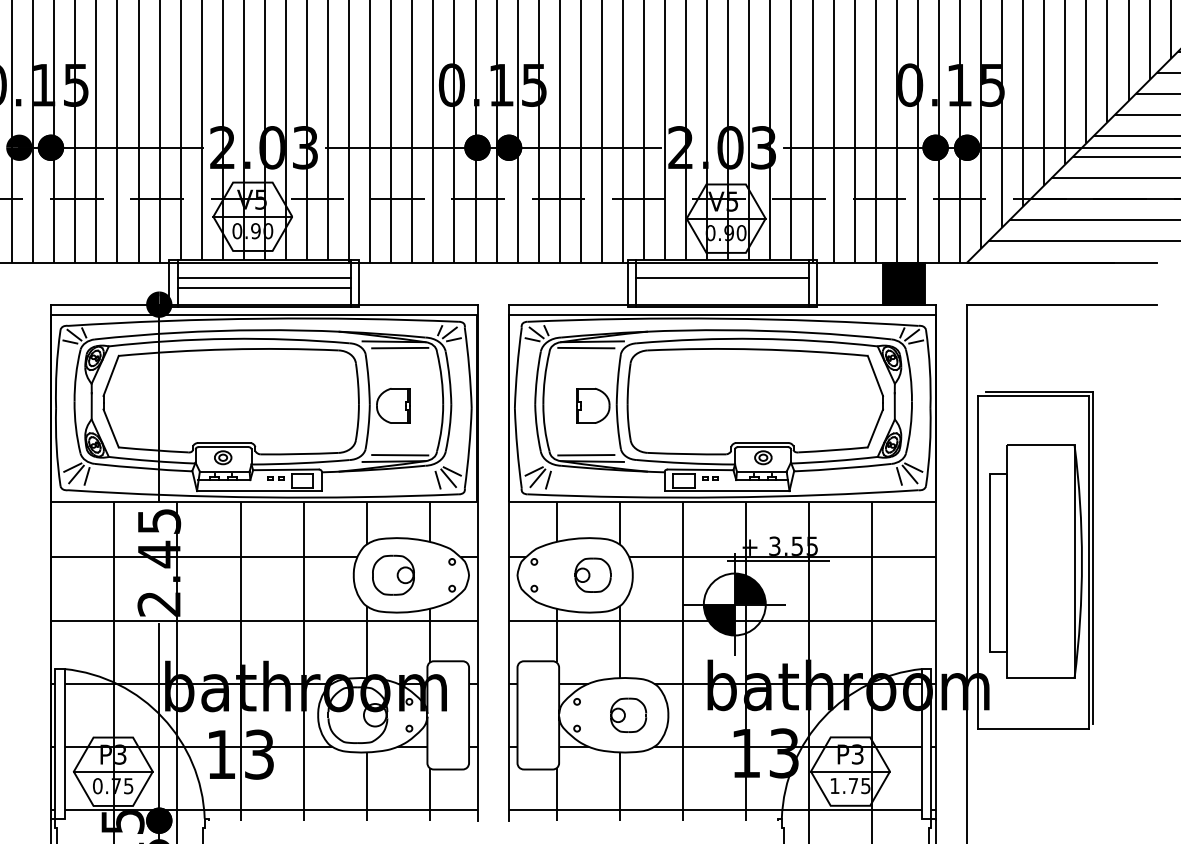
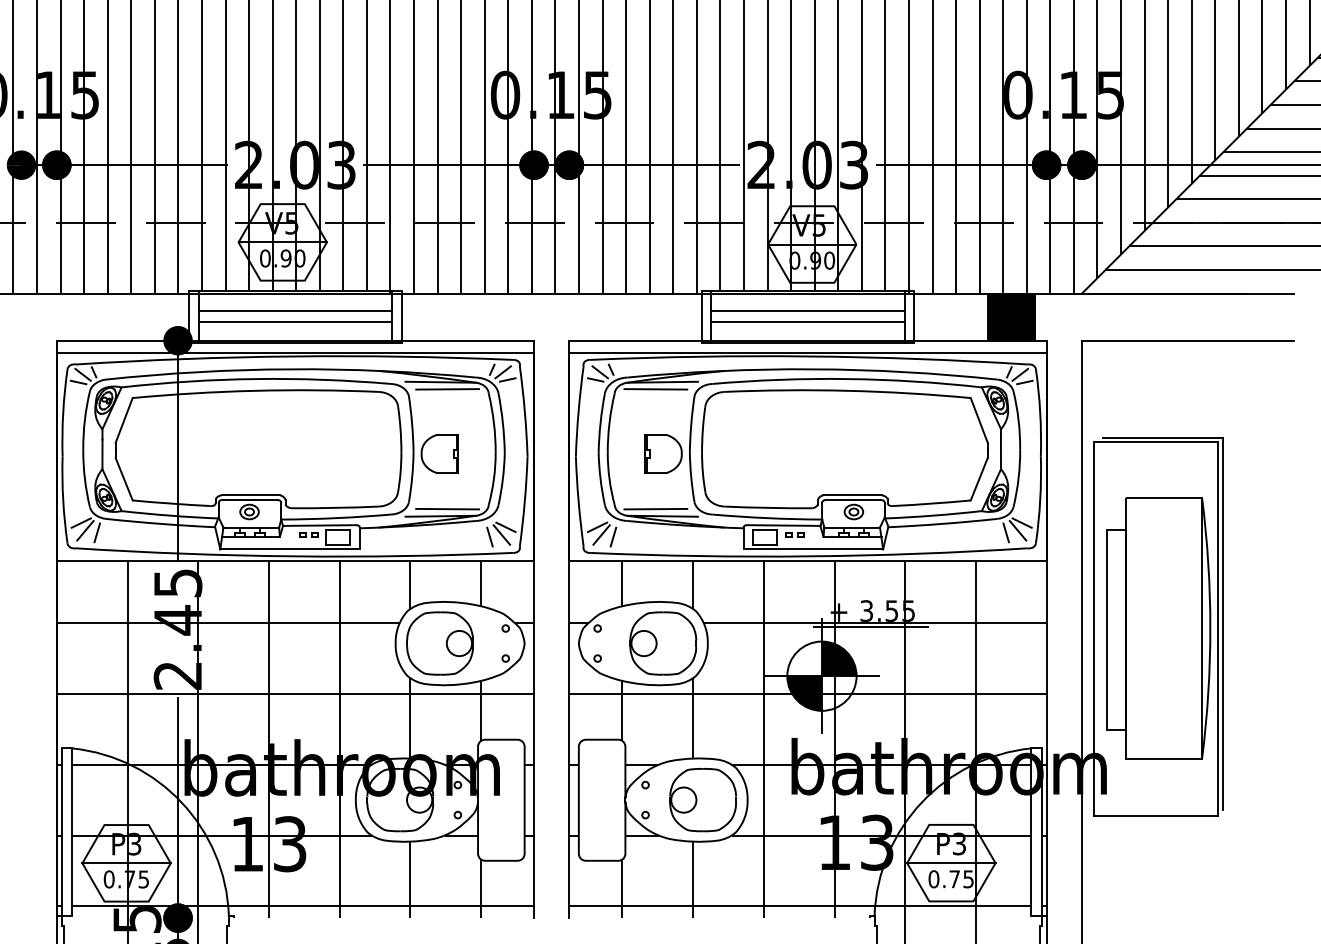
line: (721, 287) -> (807, 321), added
part: (392, 575) -> (439, 643), size x1.43
part: (593, 575) -> (663, 643), size x1.67
part: (628, 715) -> (702, 800), size x1.67
text: (834, 786) -> (933, 879), 1.75 -> 0.75

